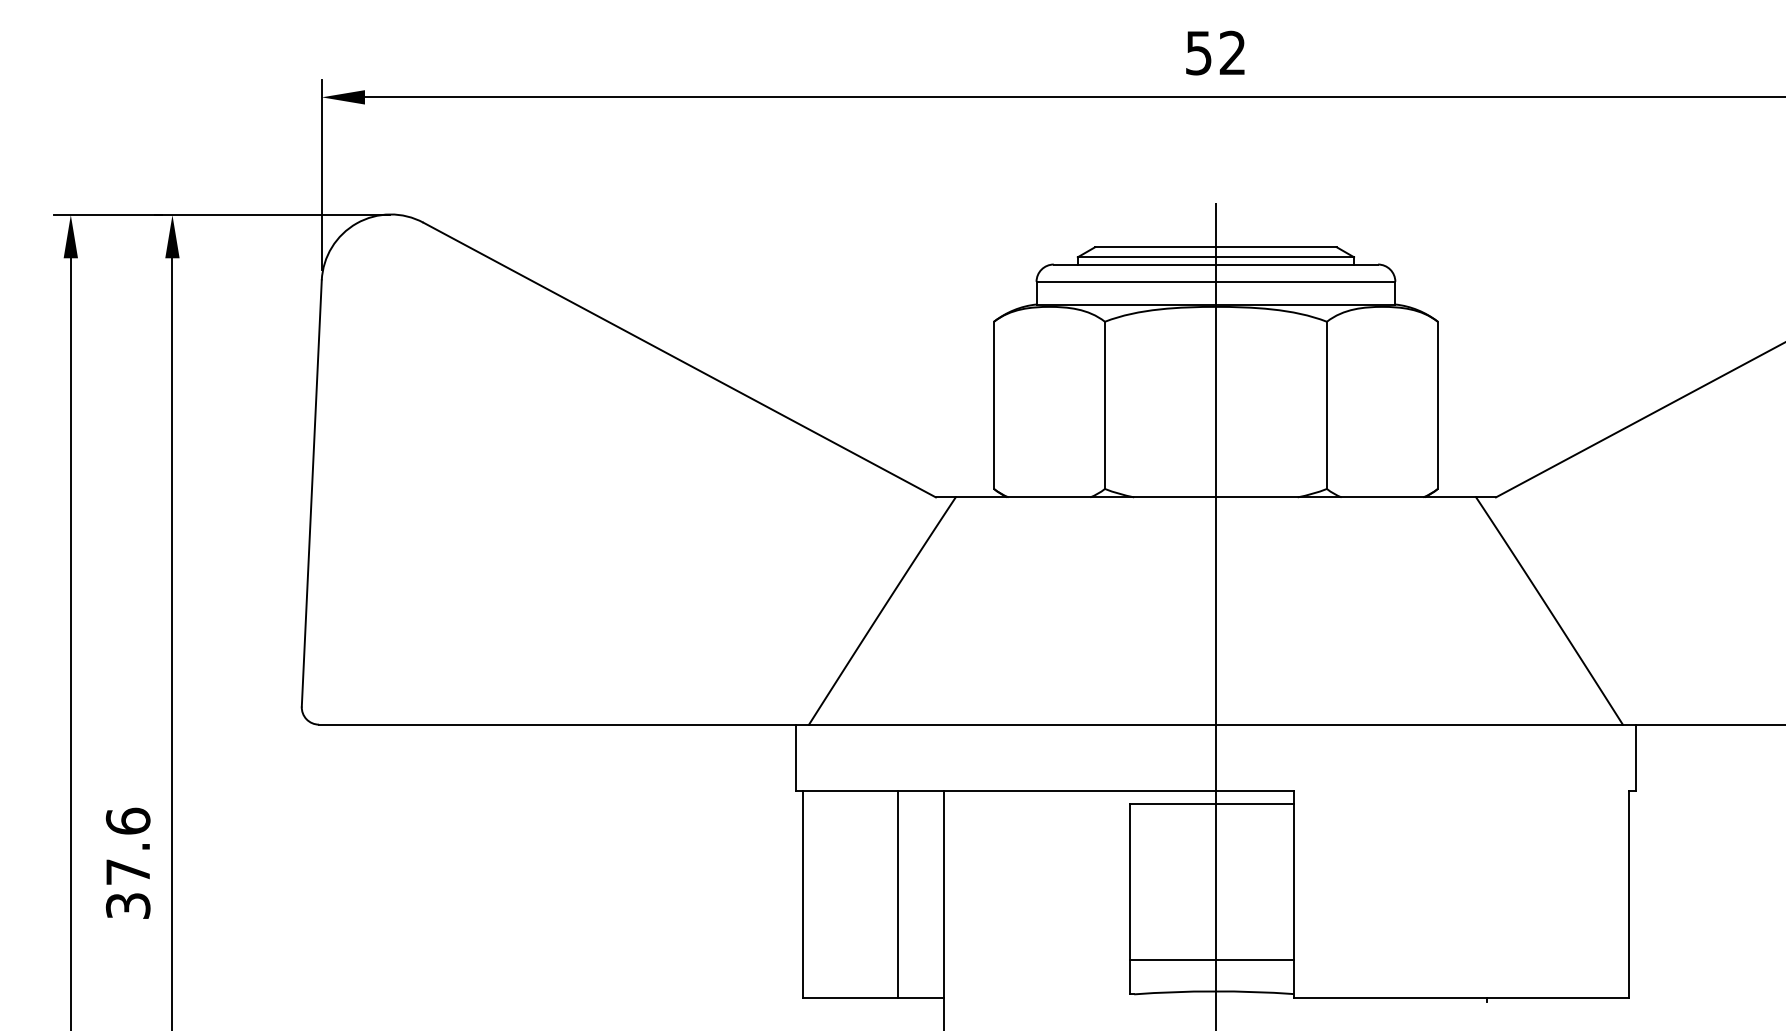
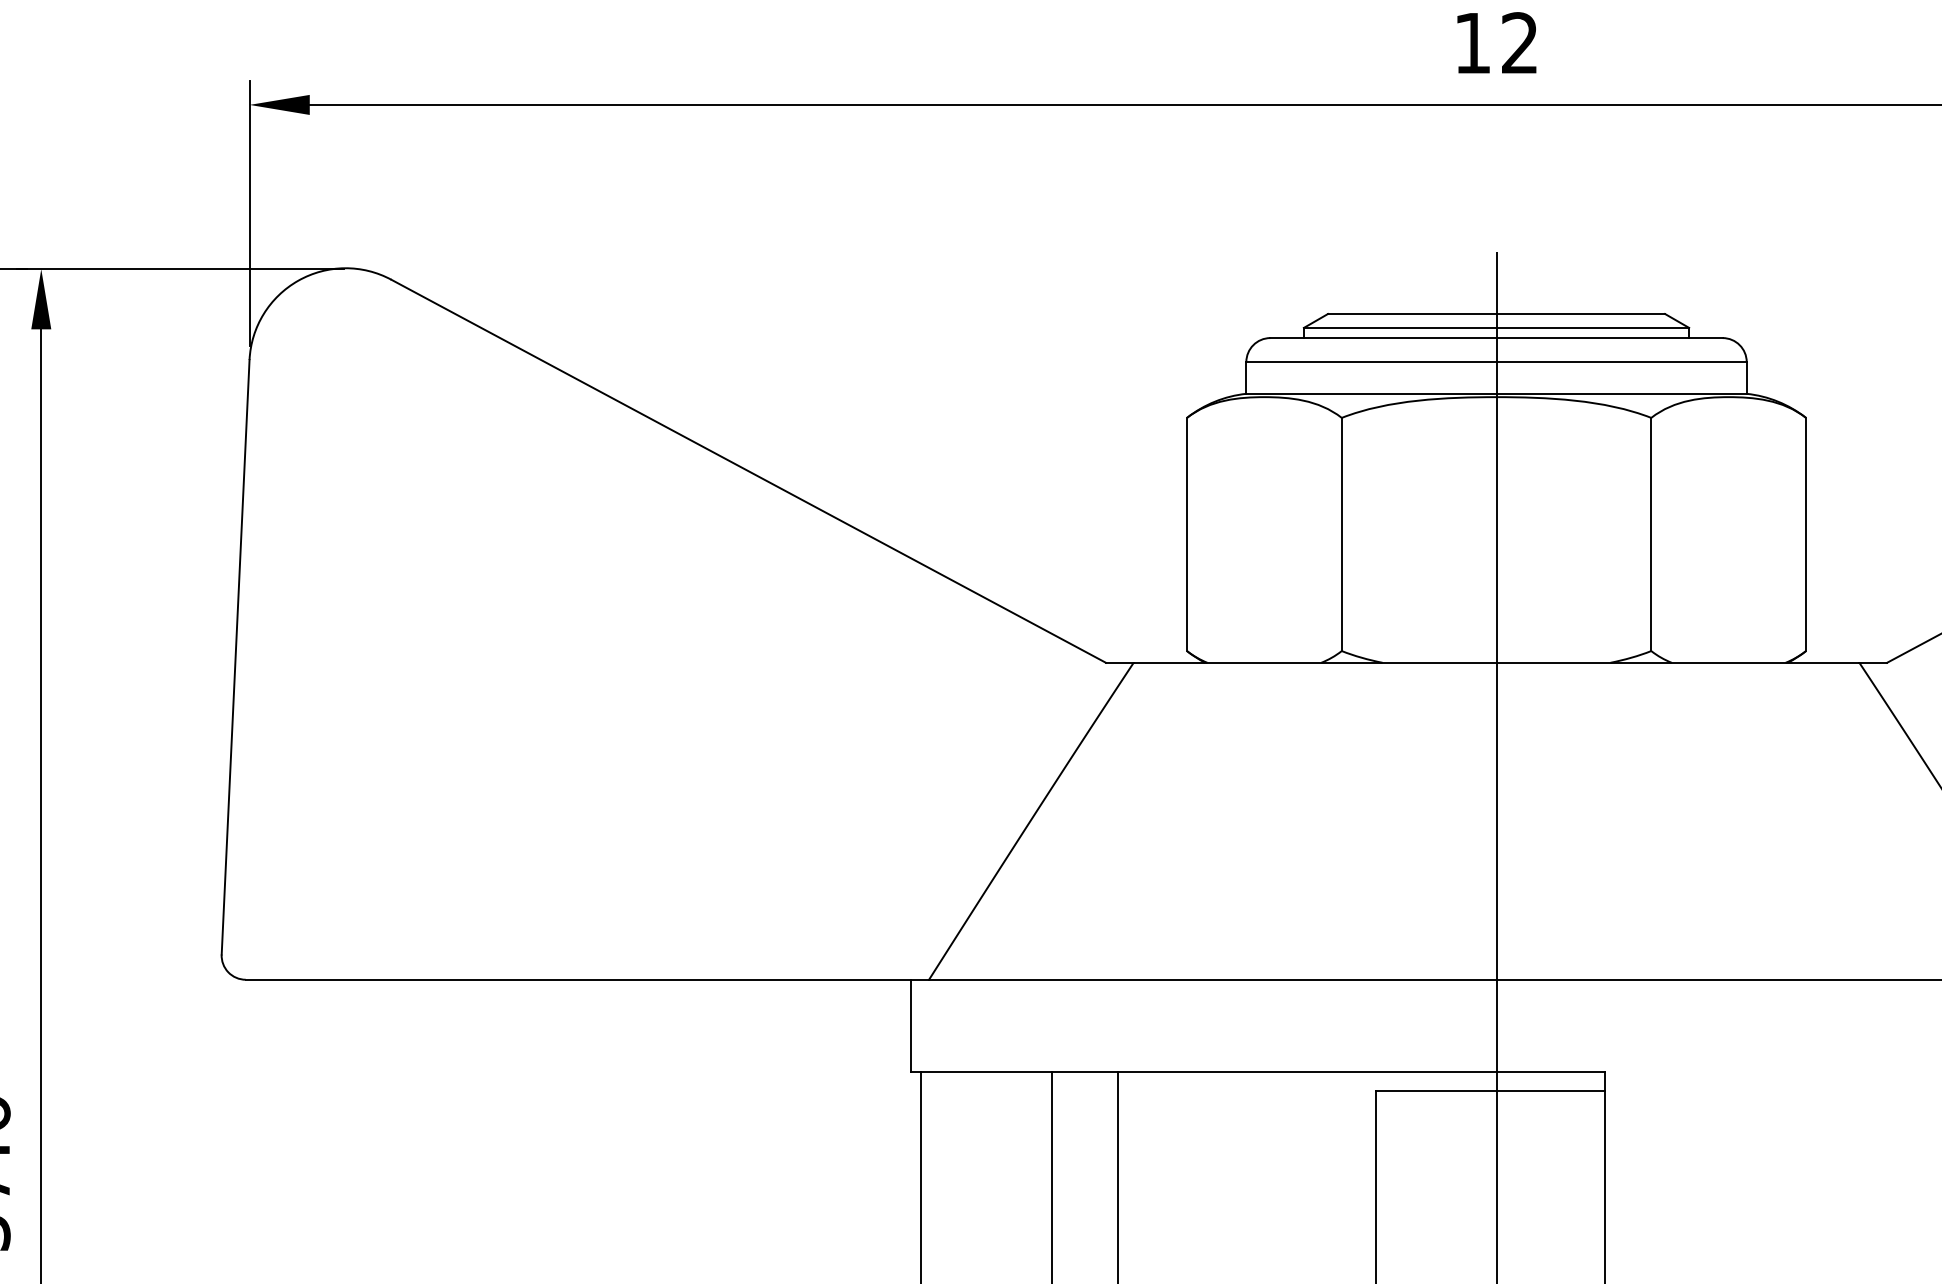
text: (1198, 53) -> (1472, 43), 52 -> 12

